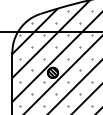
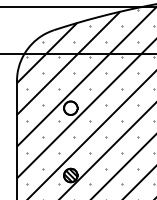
hatch: (52, 72) -> (70, 107), removed

